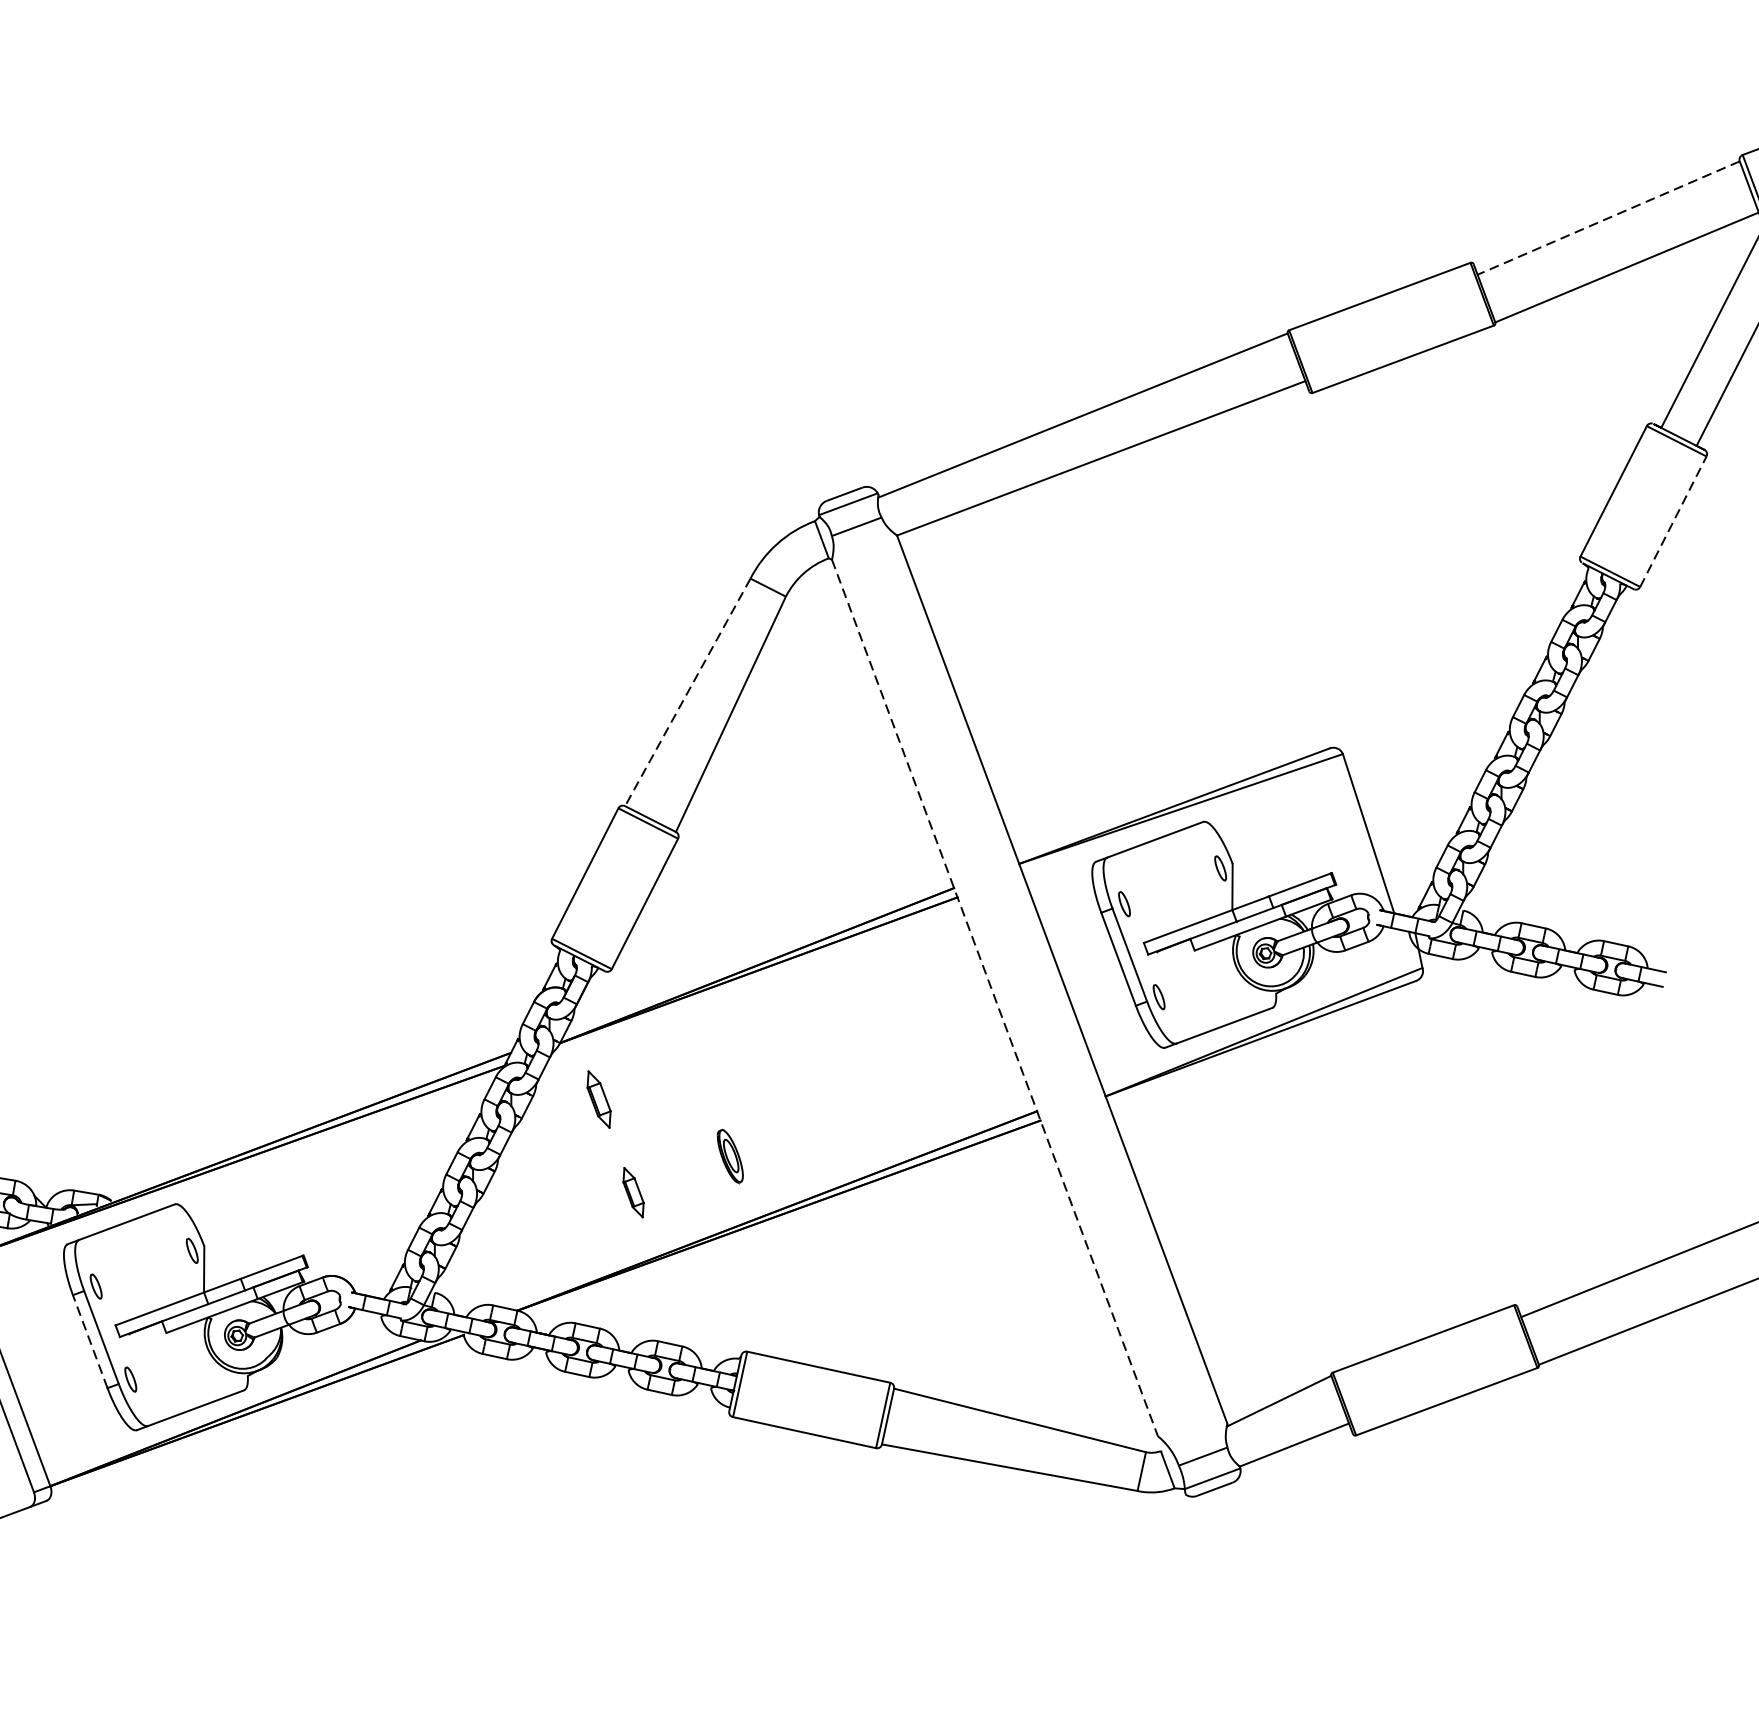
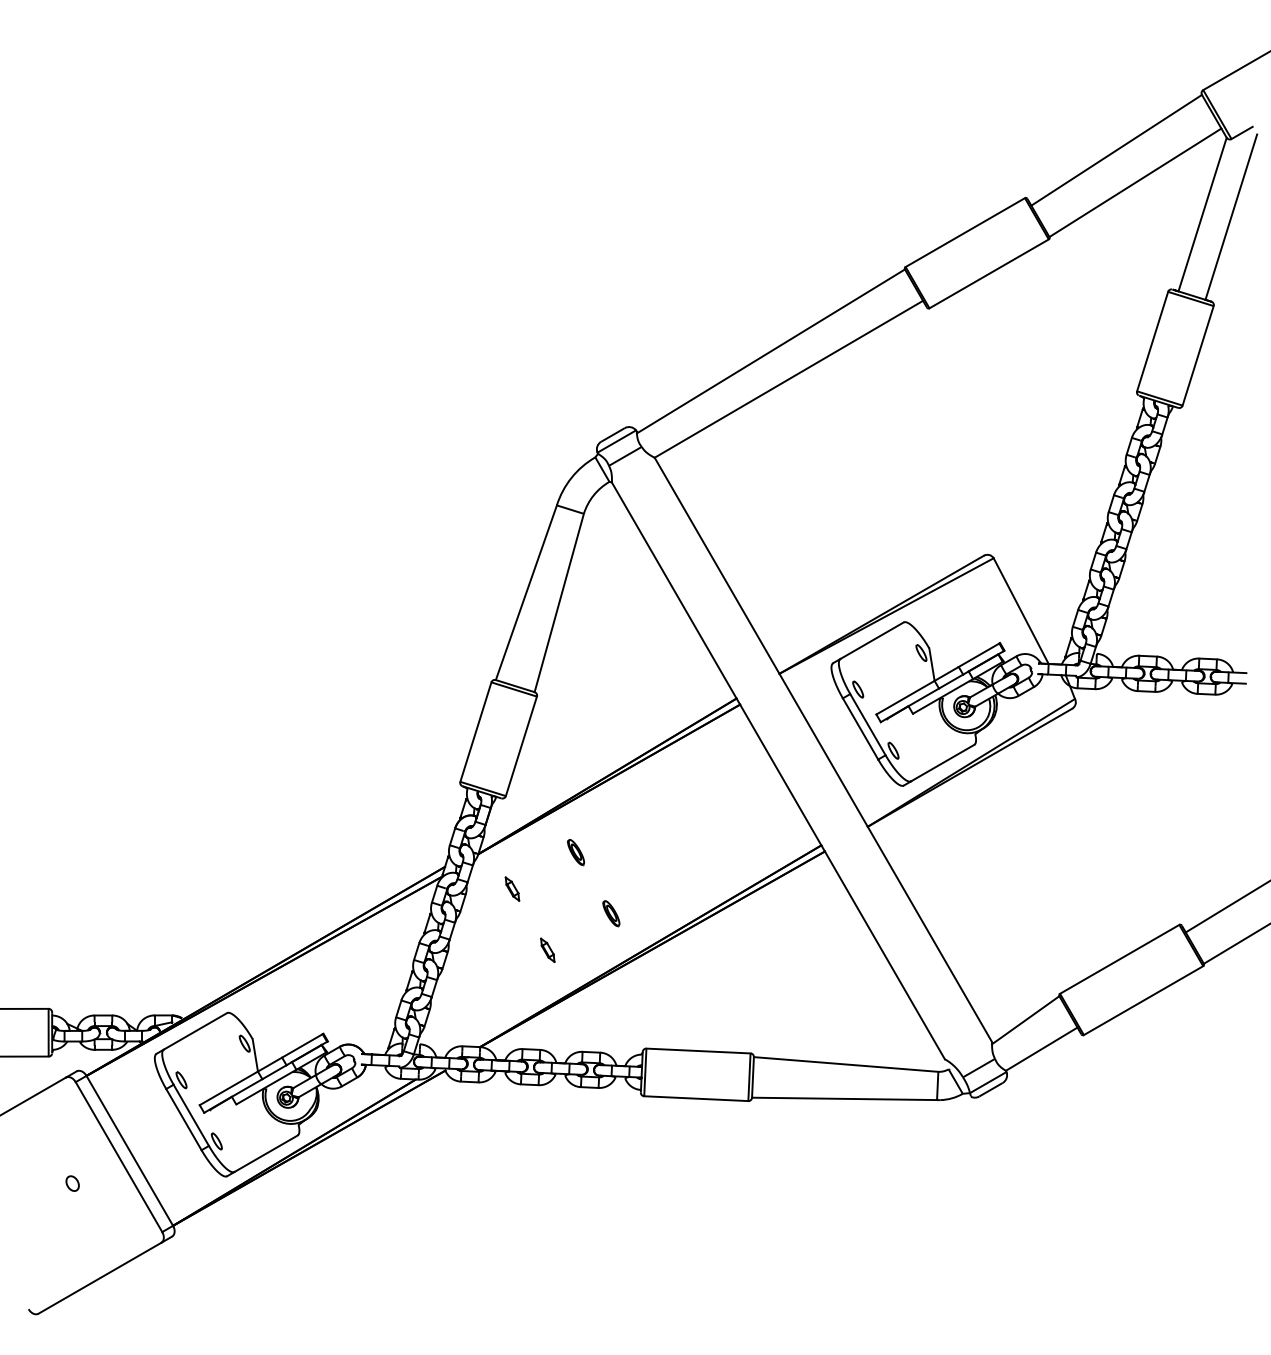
line: (1608, 218) -> (1116, 150), dashed -> solid
line: (1673, 521) -> (1198, 355), dashed -> solid
line: (688, 692) -> (526, 592), dashed -> solid
line: (995, 998) -> (778, 771), dashed -> solid
part: (696, 1063) -> (576, 852), added
part: (599, 1098) -> (512, 888), size x0.62
part: (730, 1156) -> (611, 913), size x0.71
part: (633, 1191) -> (547, 949), size x0.71
line: (89, 1341) -> (183, 1119), dashed -> solid

